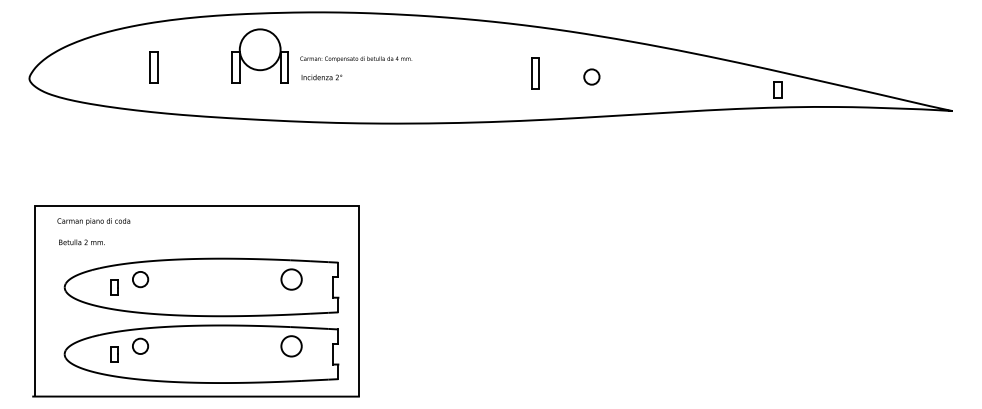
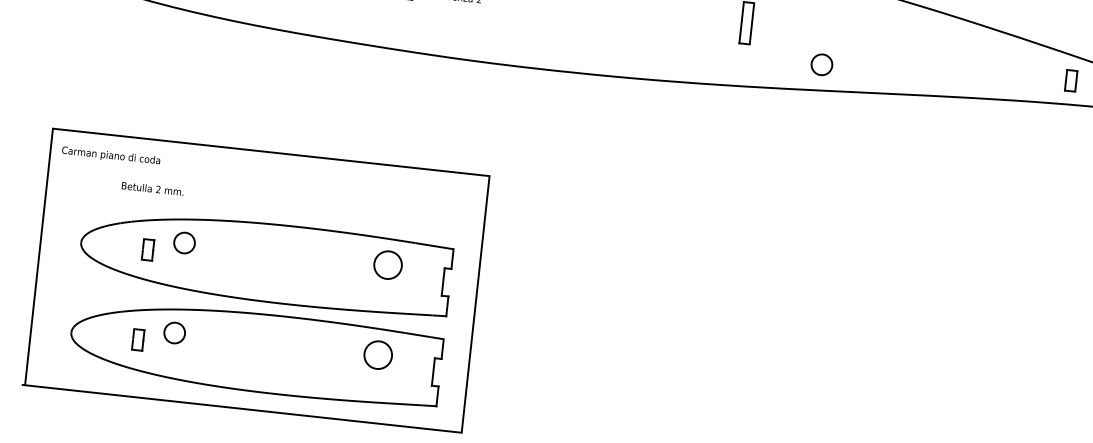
circle: (591, 76) -> (821, 64), moved
text: (93, 221) -> (110, 155), moved
text: (81, 242) -> (152, 189), moved

